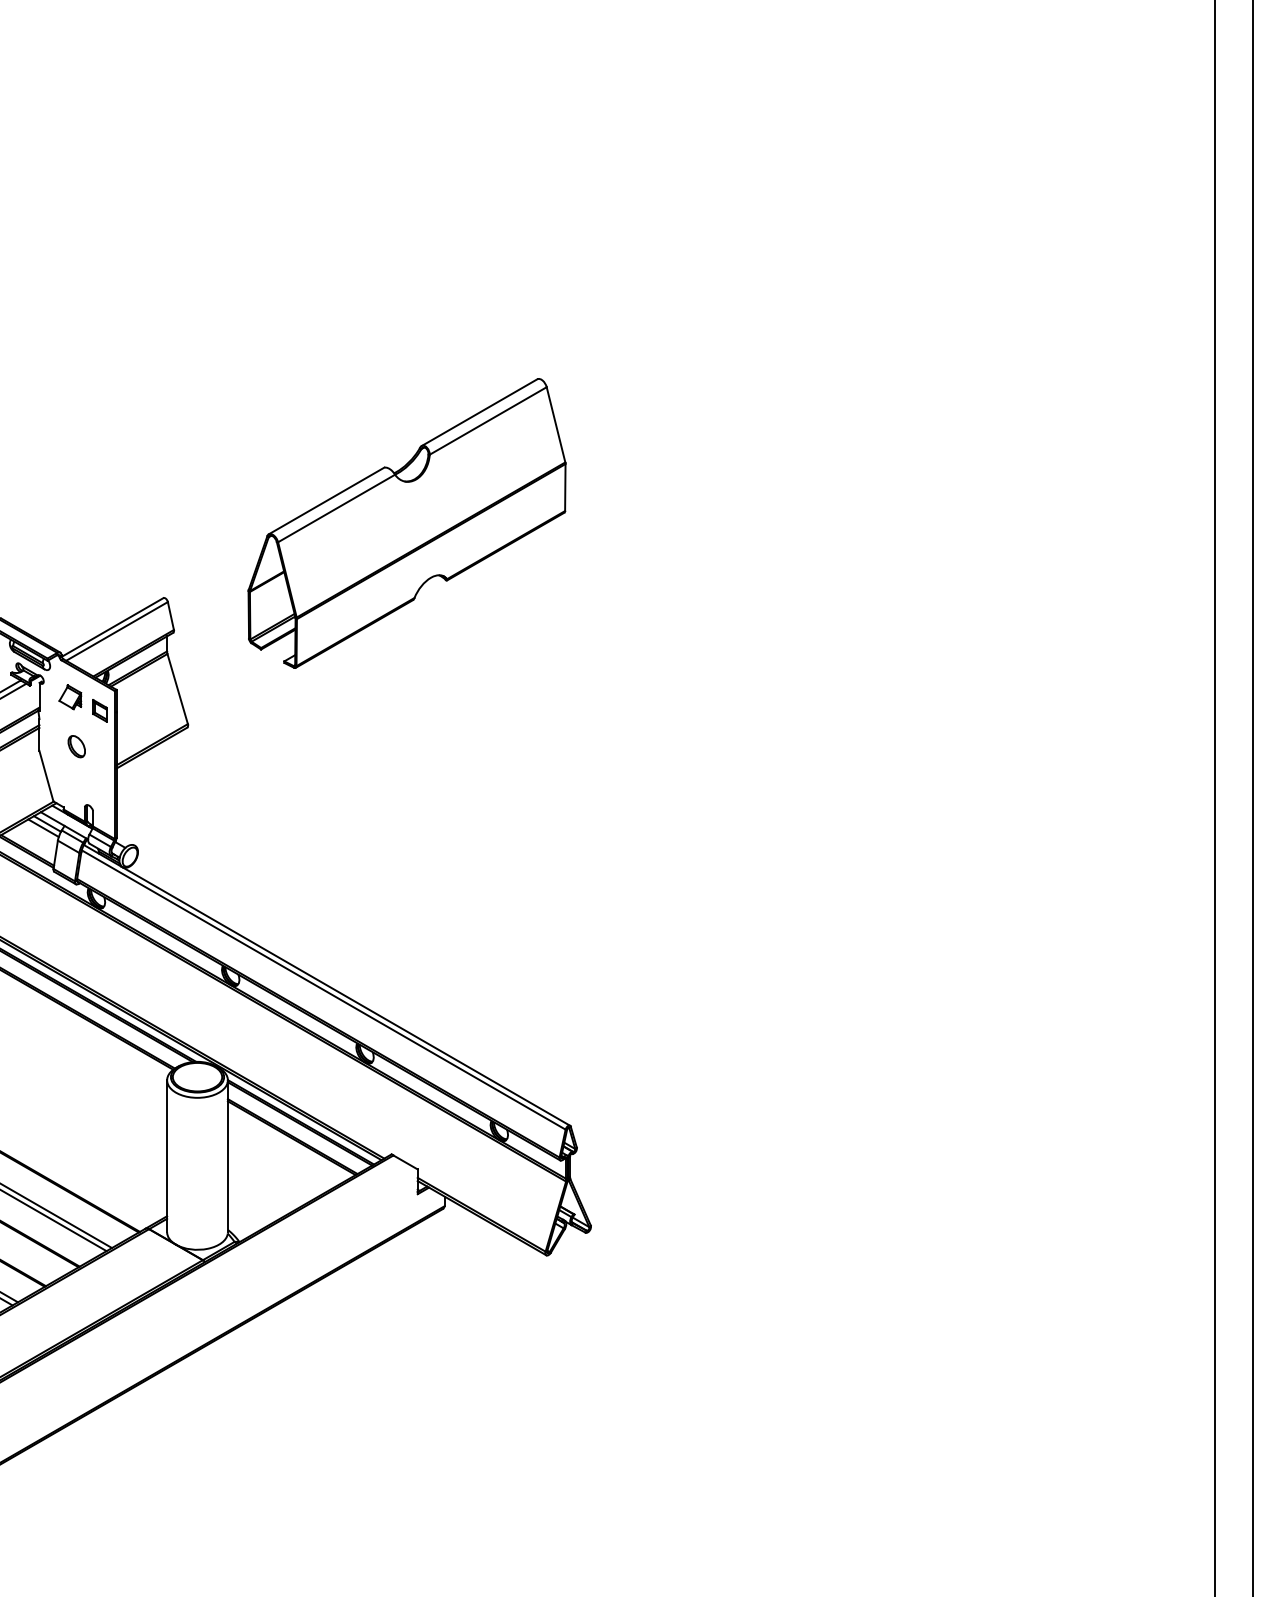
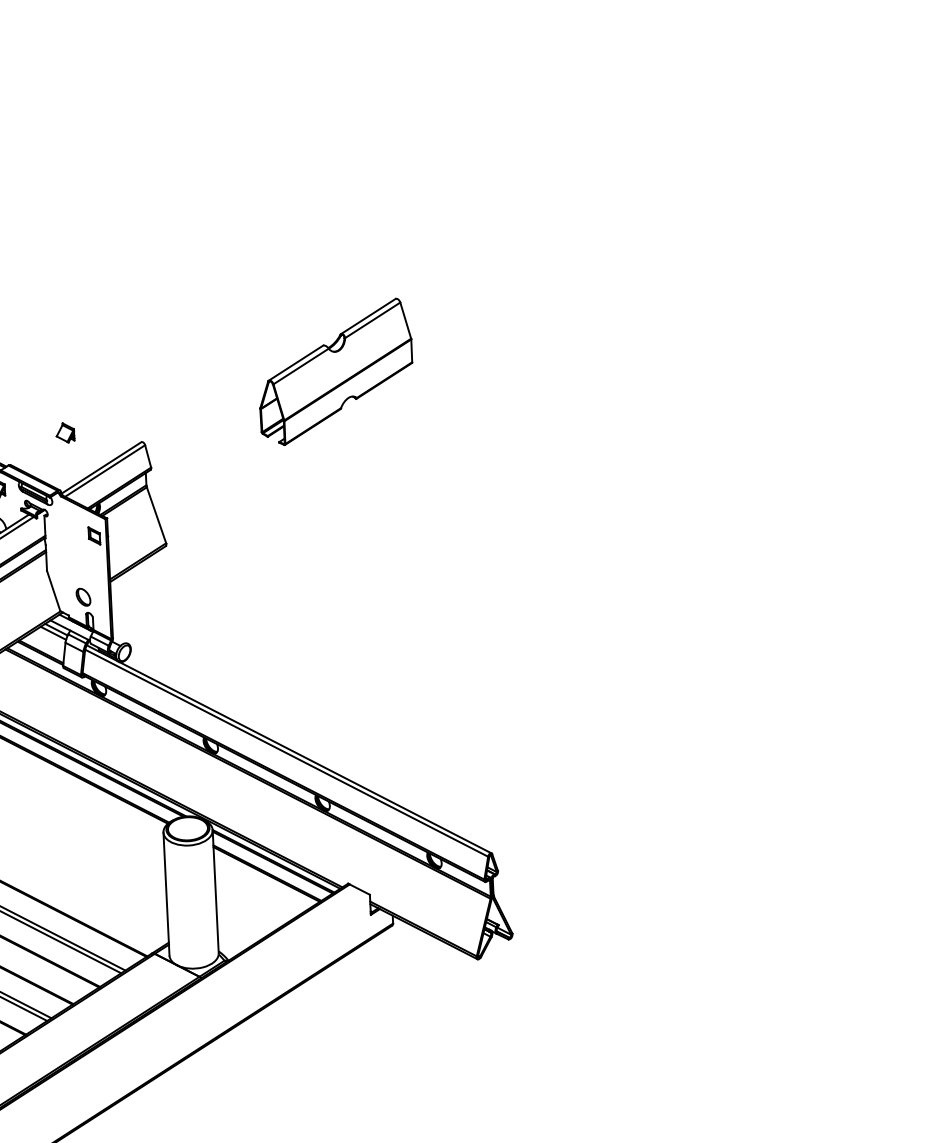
part: (406, 523) -> (335, 372), size x0.6
part: (70, 697) -> (65, 433), moved
part: (76, 746) -> (83, 597), moved

